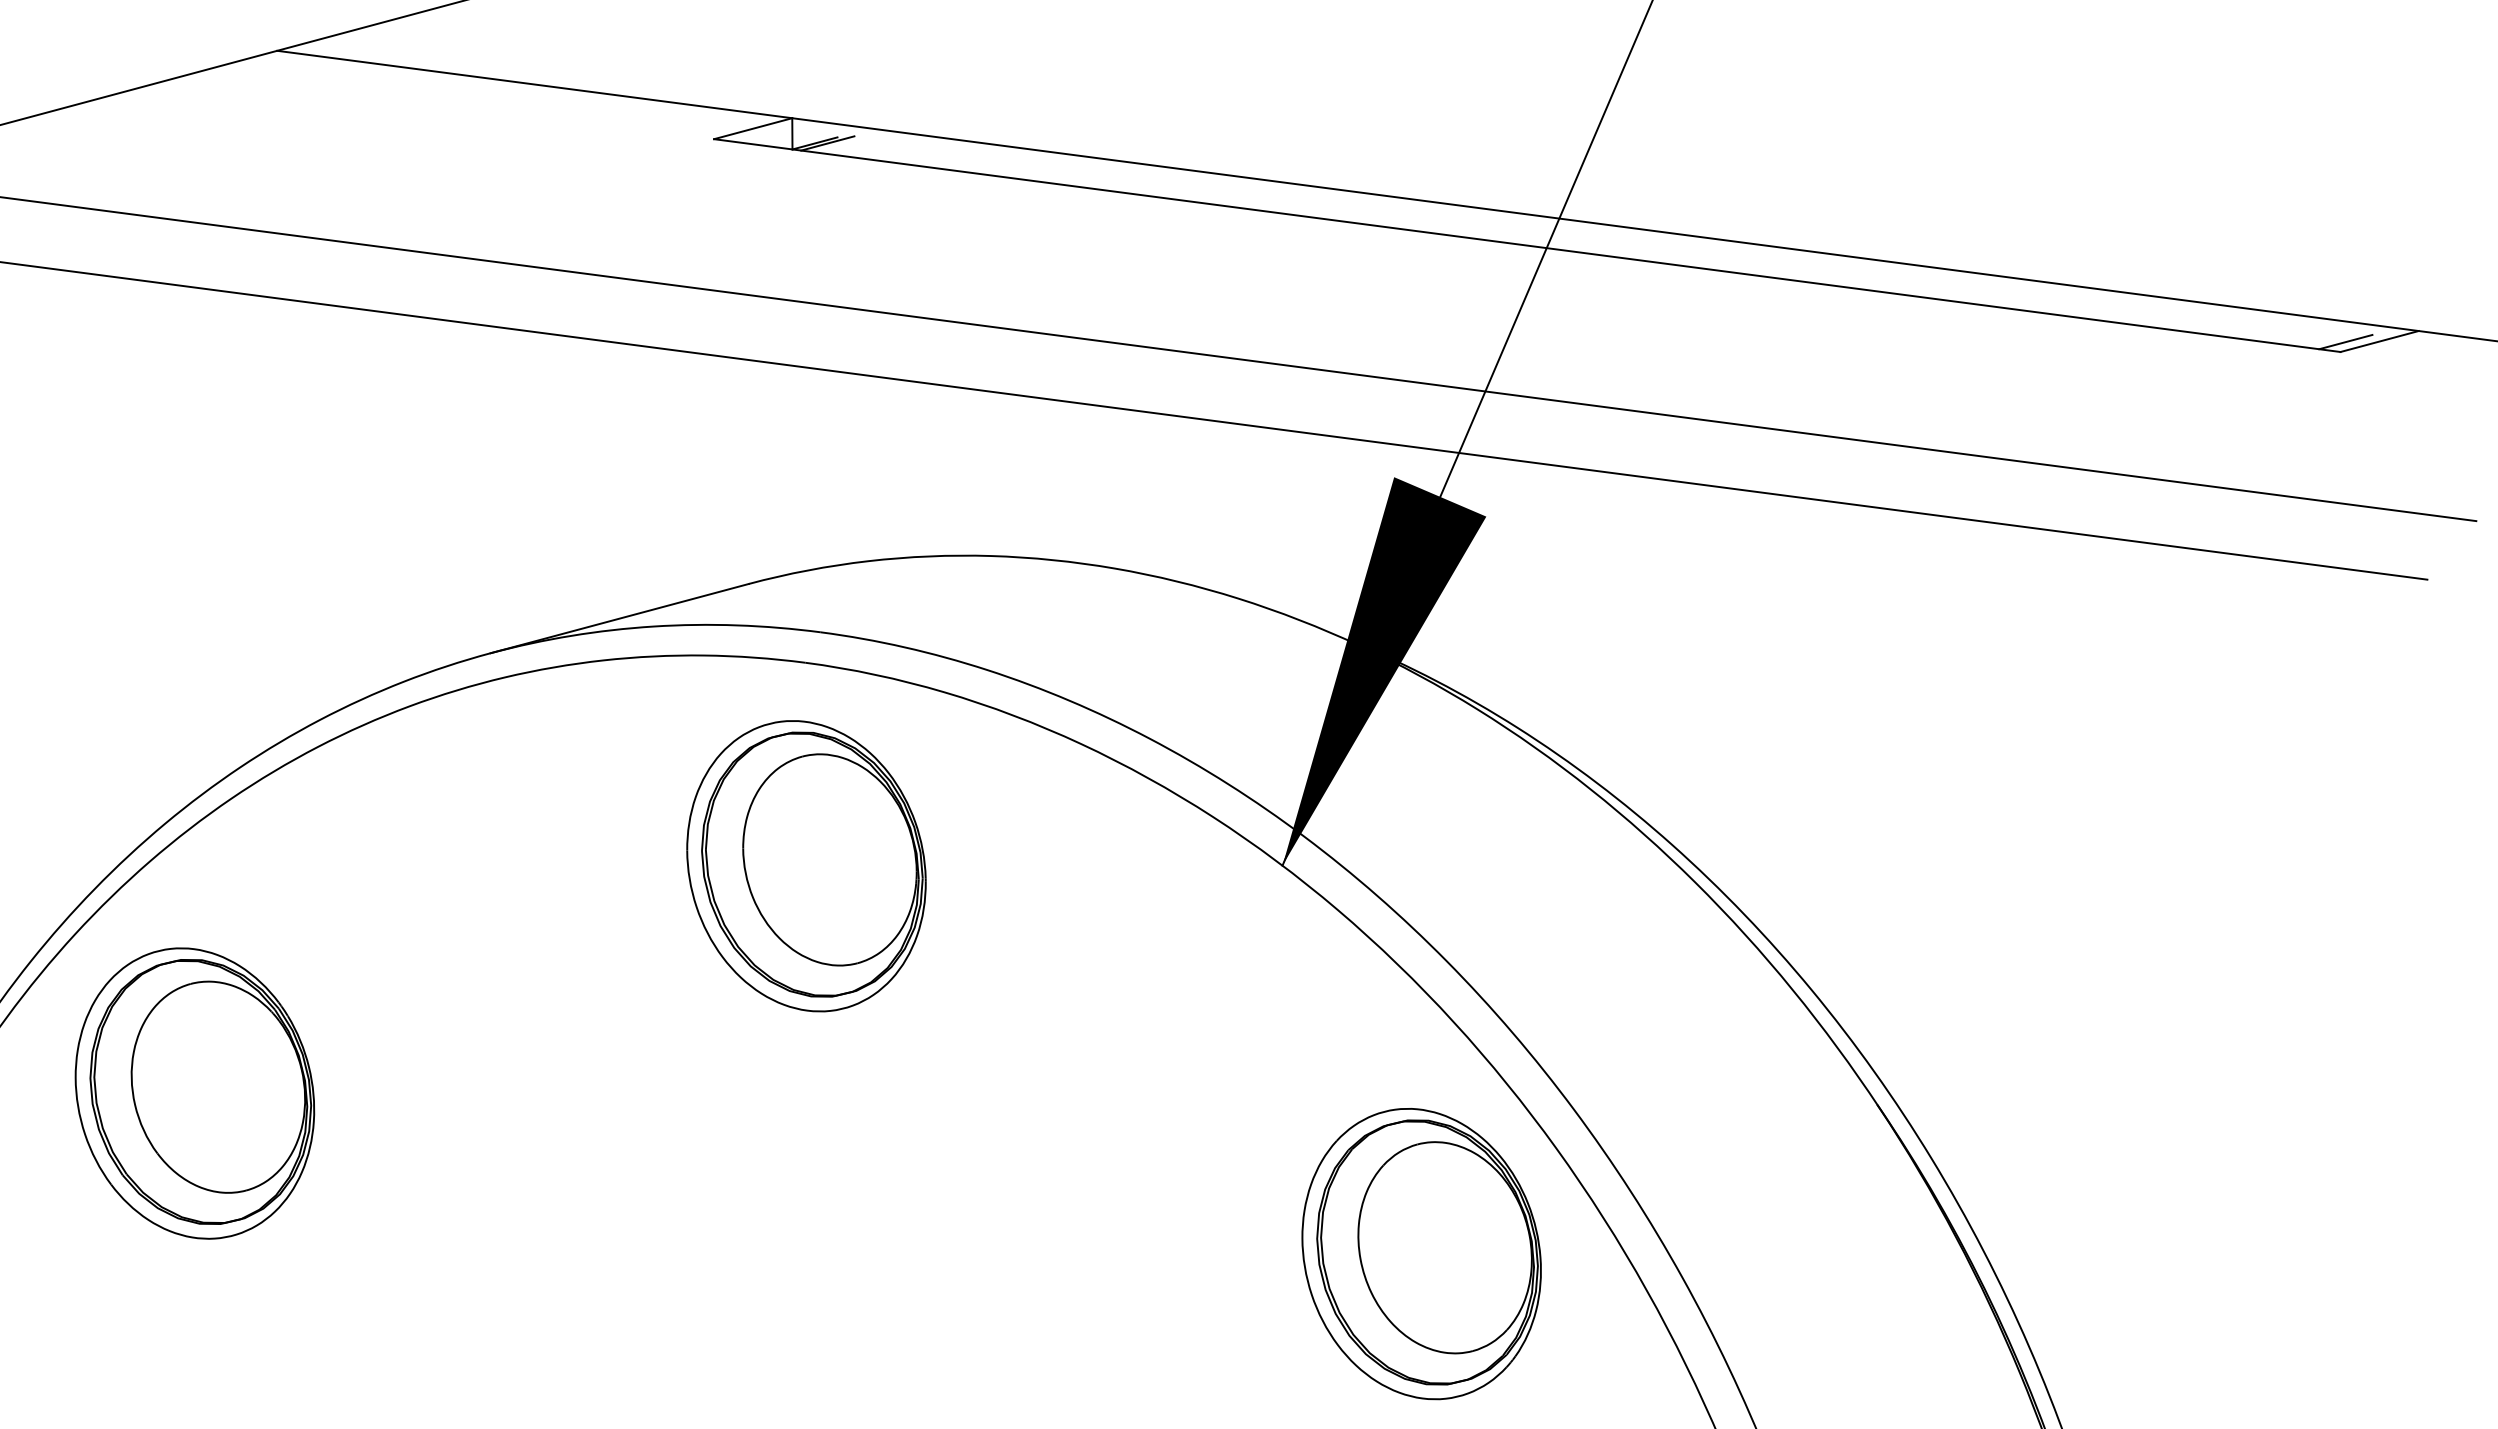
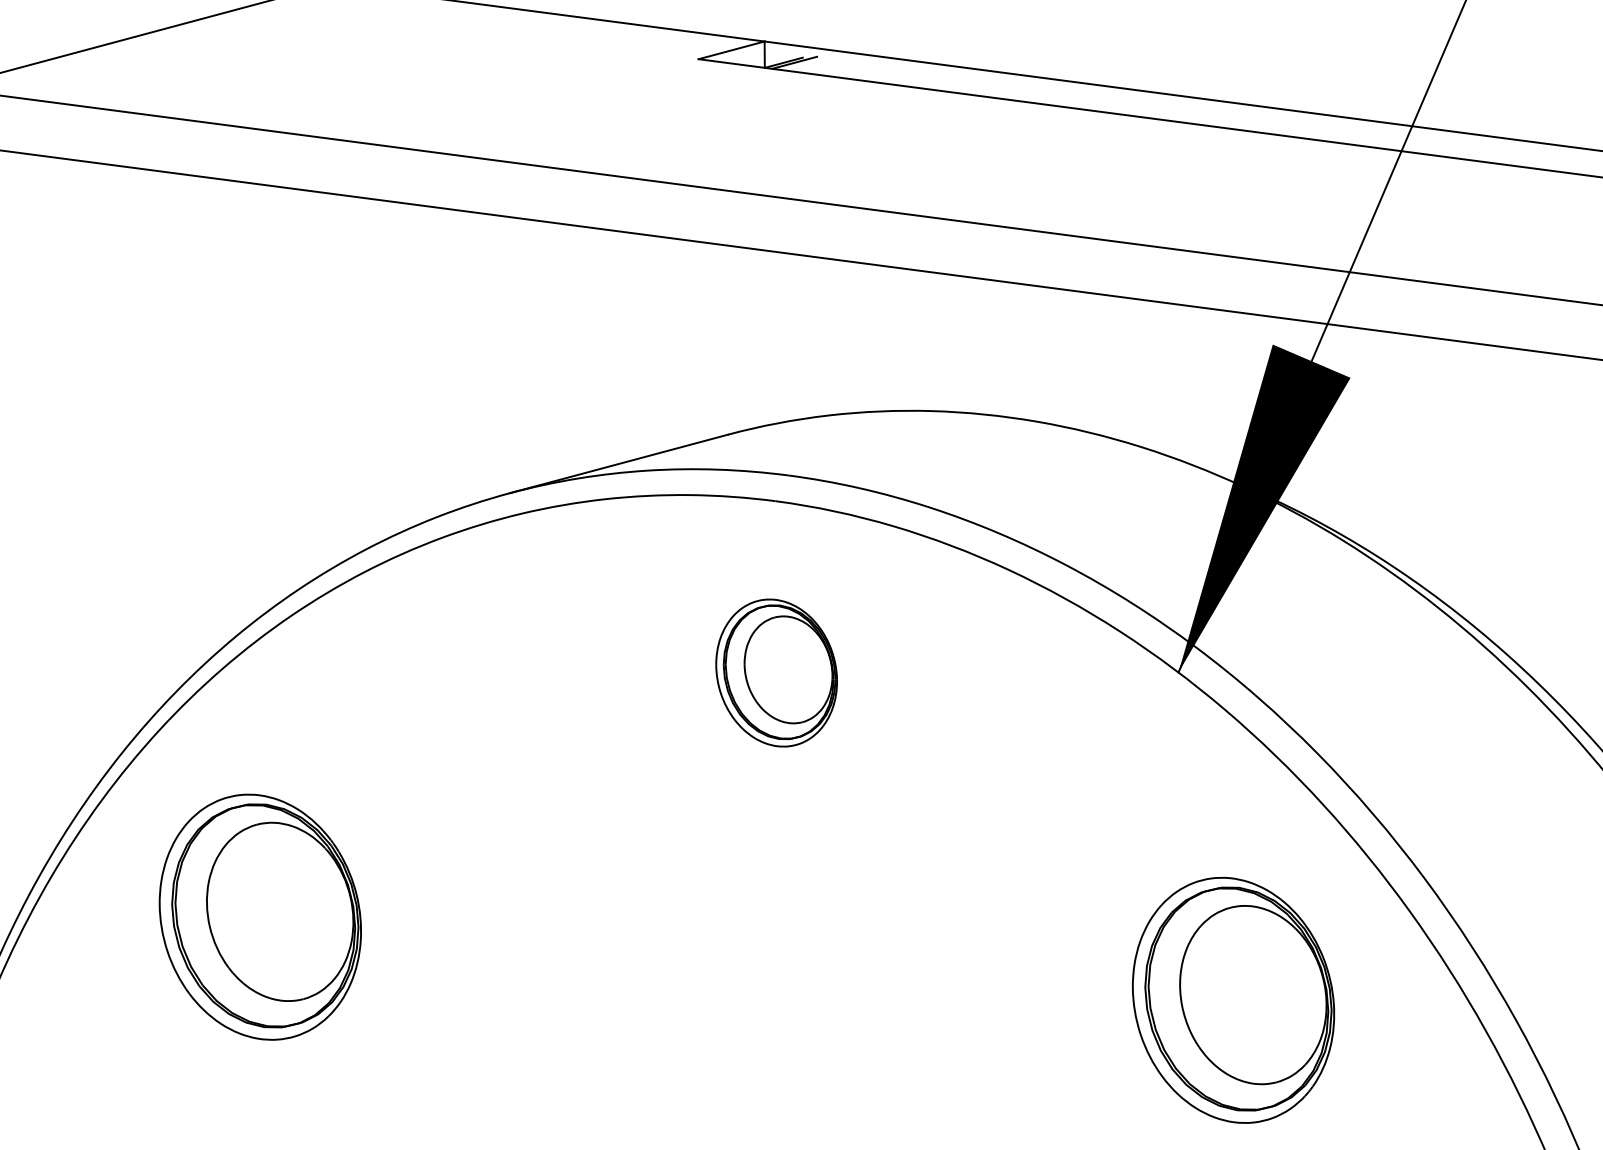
part: (806, 866) -> (776, 673), size x0.6
part: (194, 1093) -> (260, 917), moved
part: (1421, 1254) -> (1233, 1000), moved

